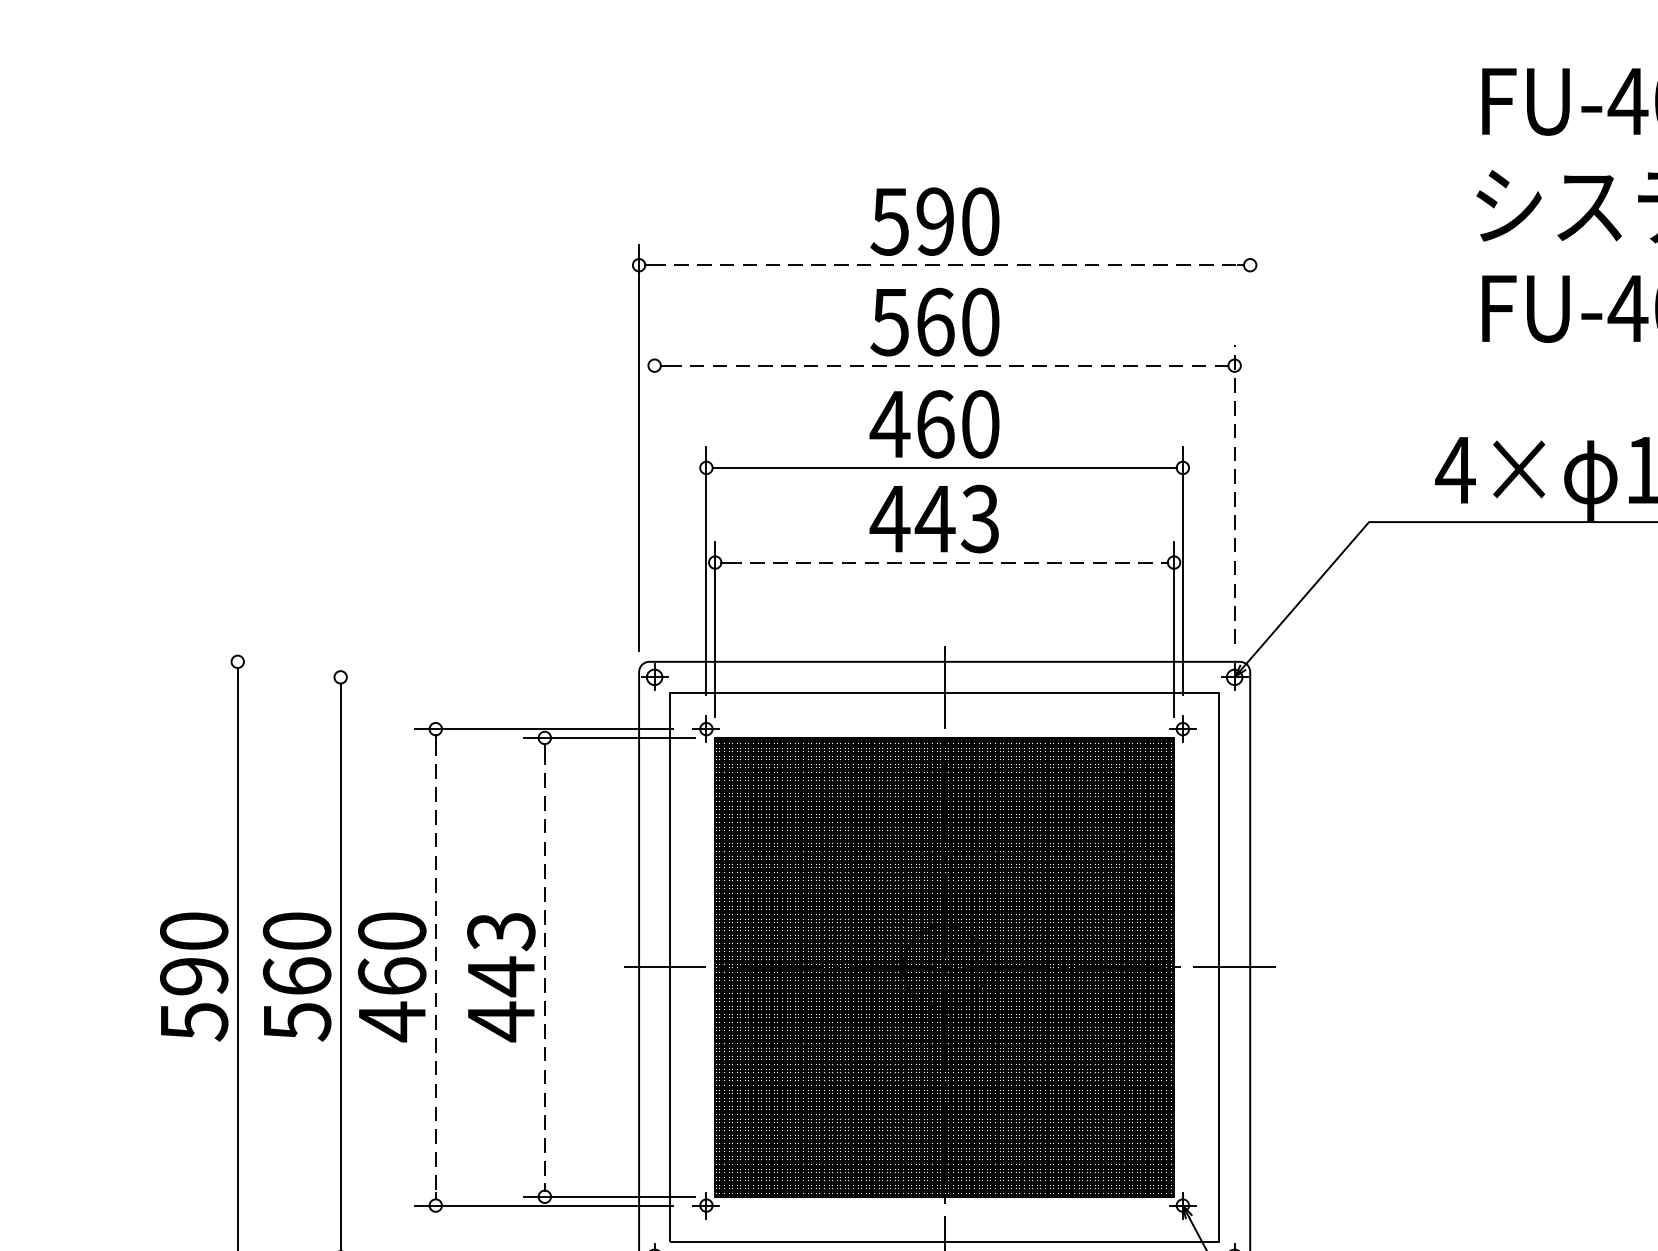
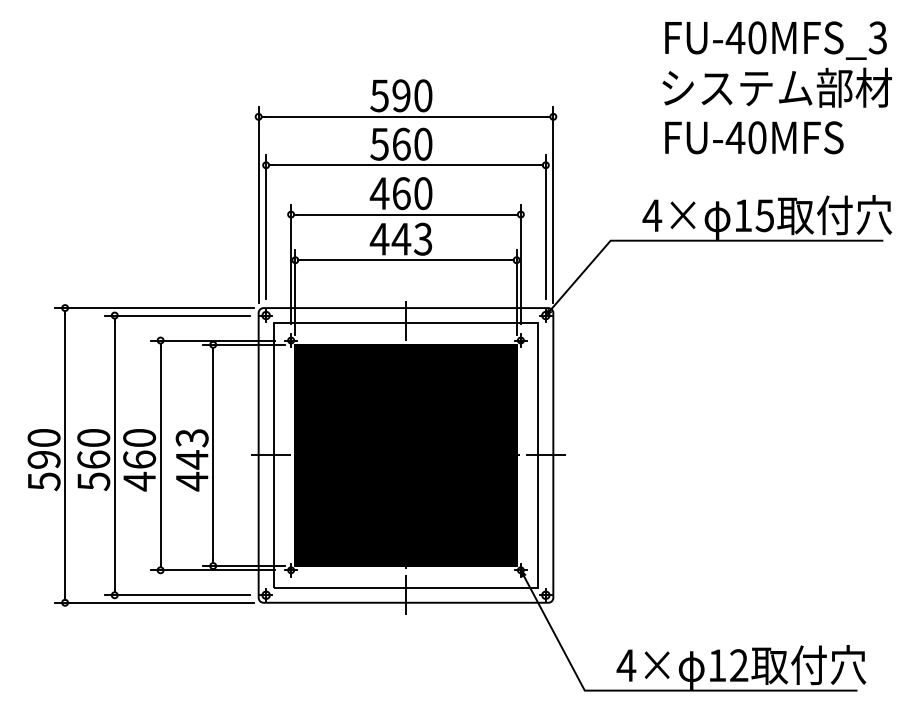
line: (945, 264) -> (406, 116), dashed -> solid
line: (945, 366) -> (406, 165), dashed -> solid
line: (1250, 447) -> (553, 204), added
line: (1233, 492) -> (545, 226), dashed -> solid
line: (655, 494) -> (266, 227), added
line: (945, 563) -> (406, 260), dashed -> solid
line: (423, 662) -> (154, 308), added
line: (468, 677) -> (176, 315), added
line: (435, 967) -> (160, 455), dashed -> solid
line: (545, 967) -> (213, 455), dashed -> solid

